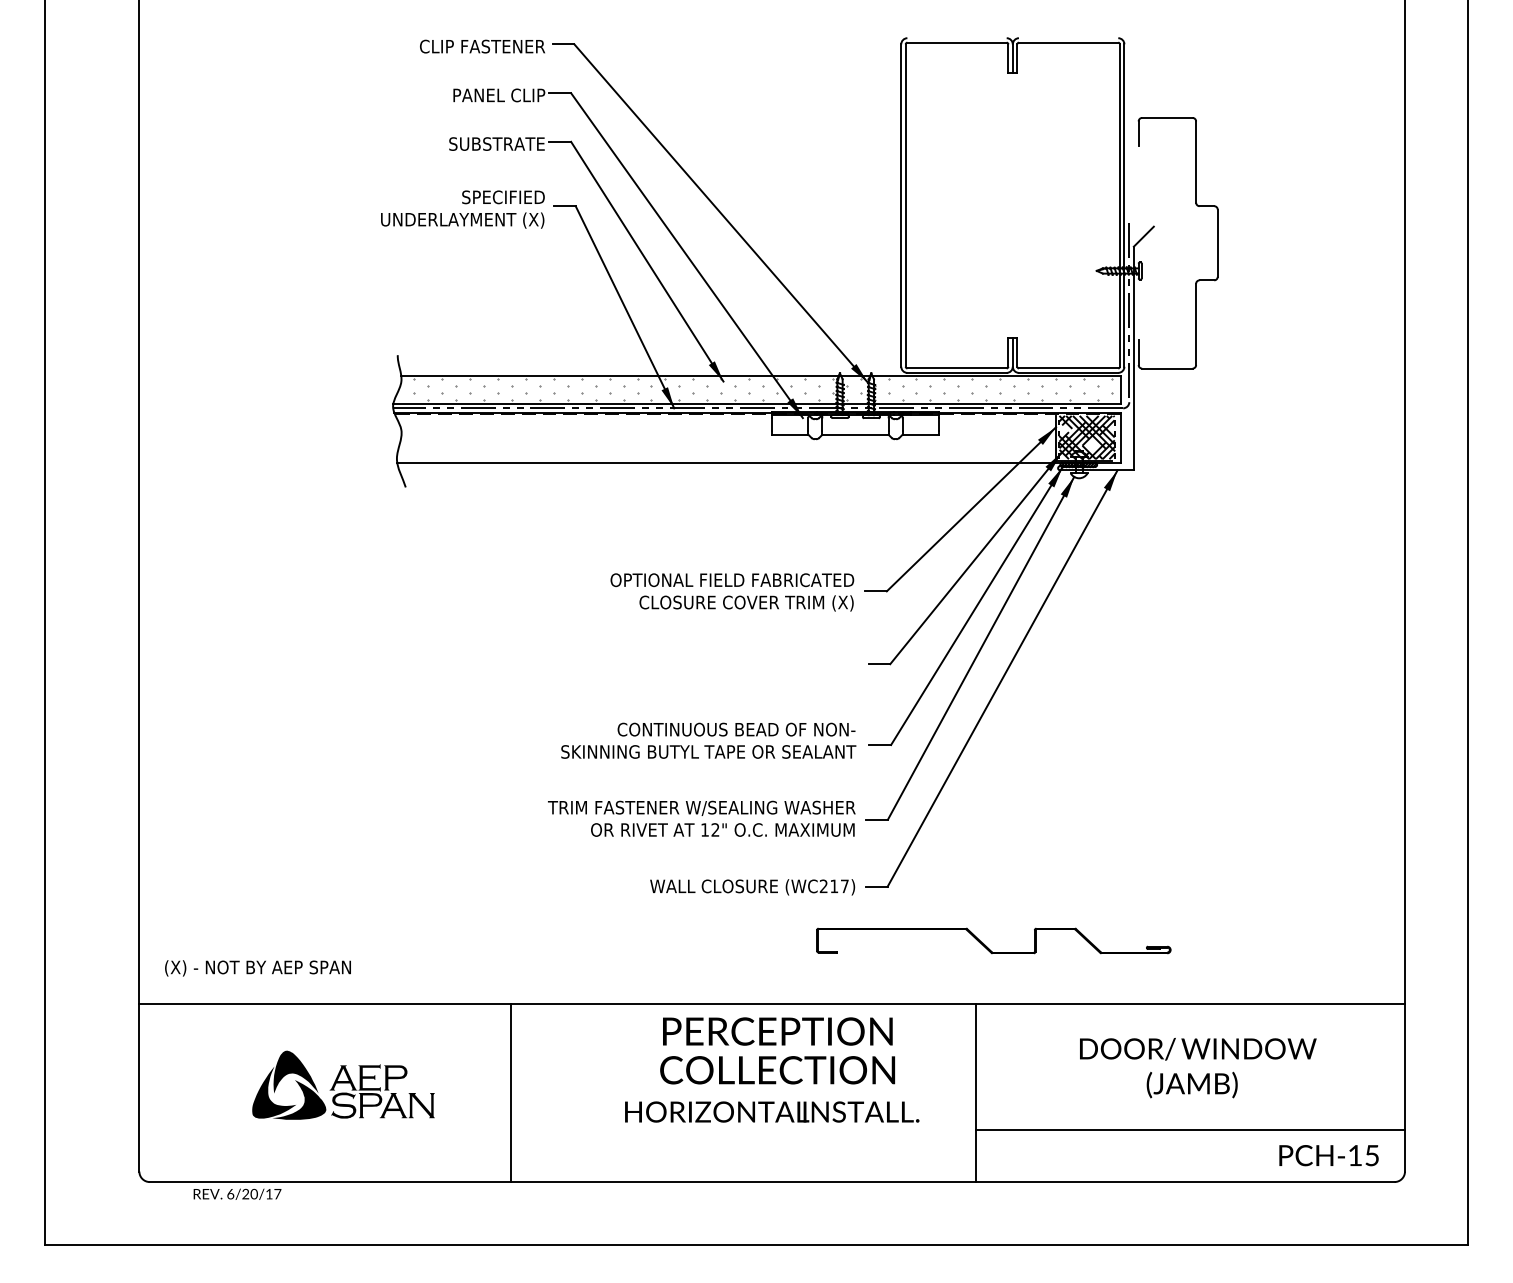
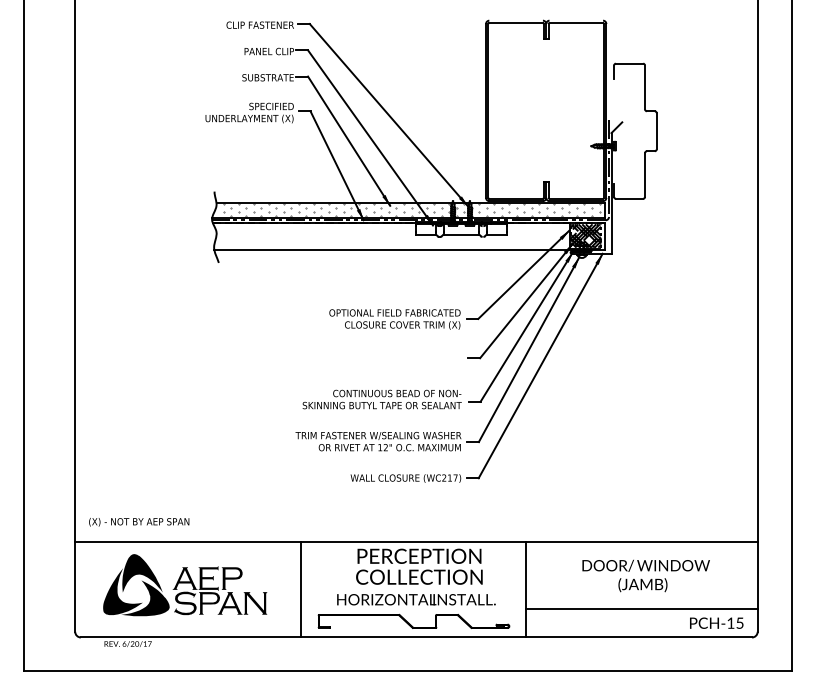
part: (992, 941) -> (413, 621), moved
part: (343, 1085) -> (185, 585), size x1.67
line: (510, 1093) -> (300, 589), moved

